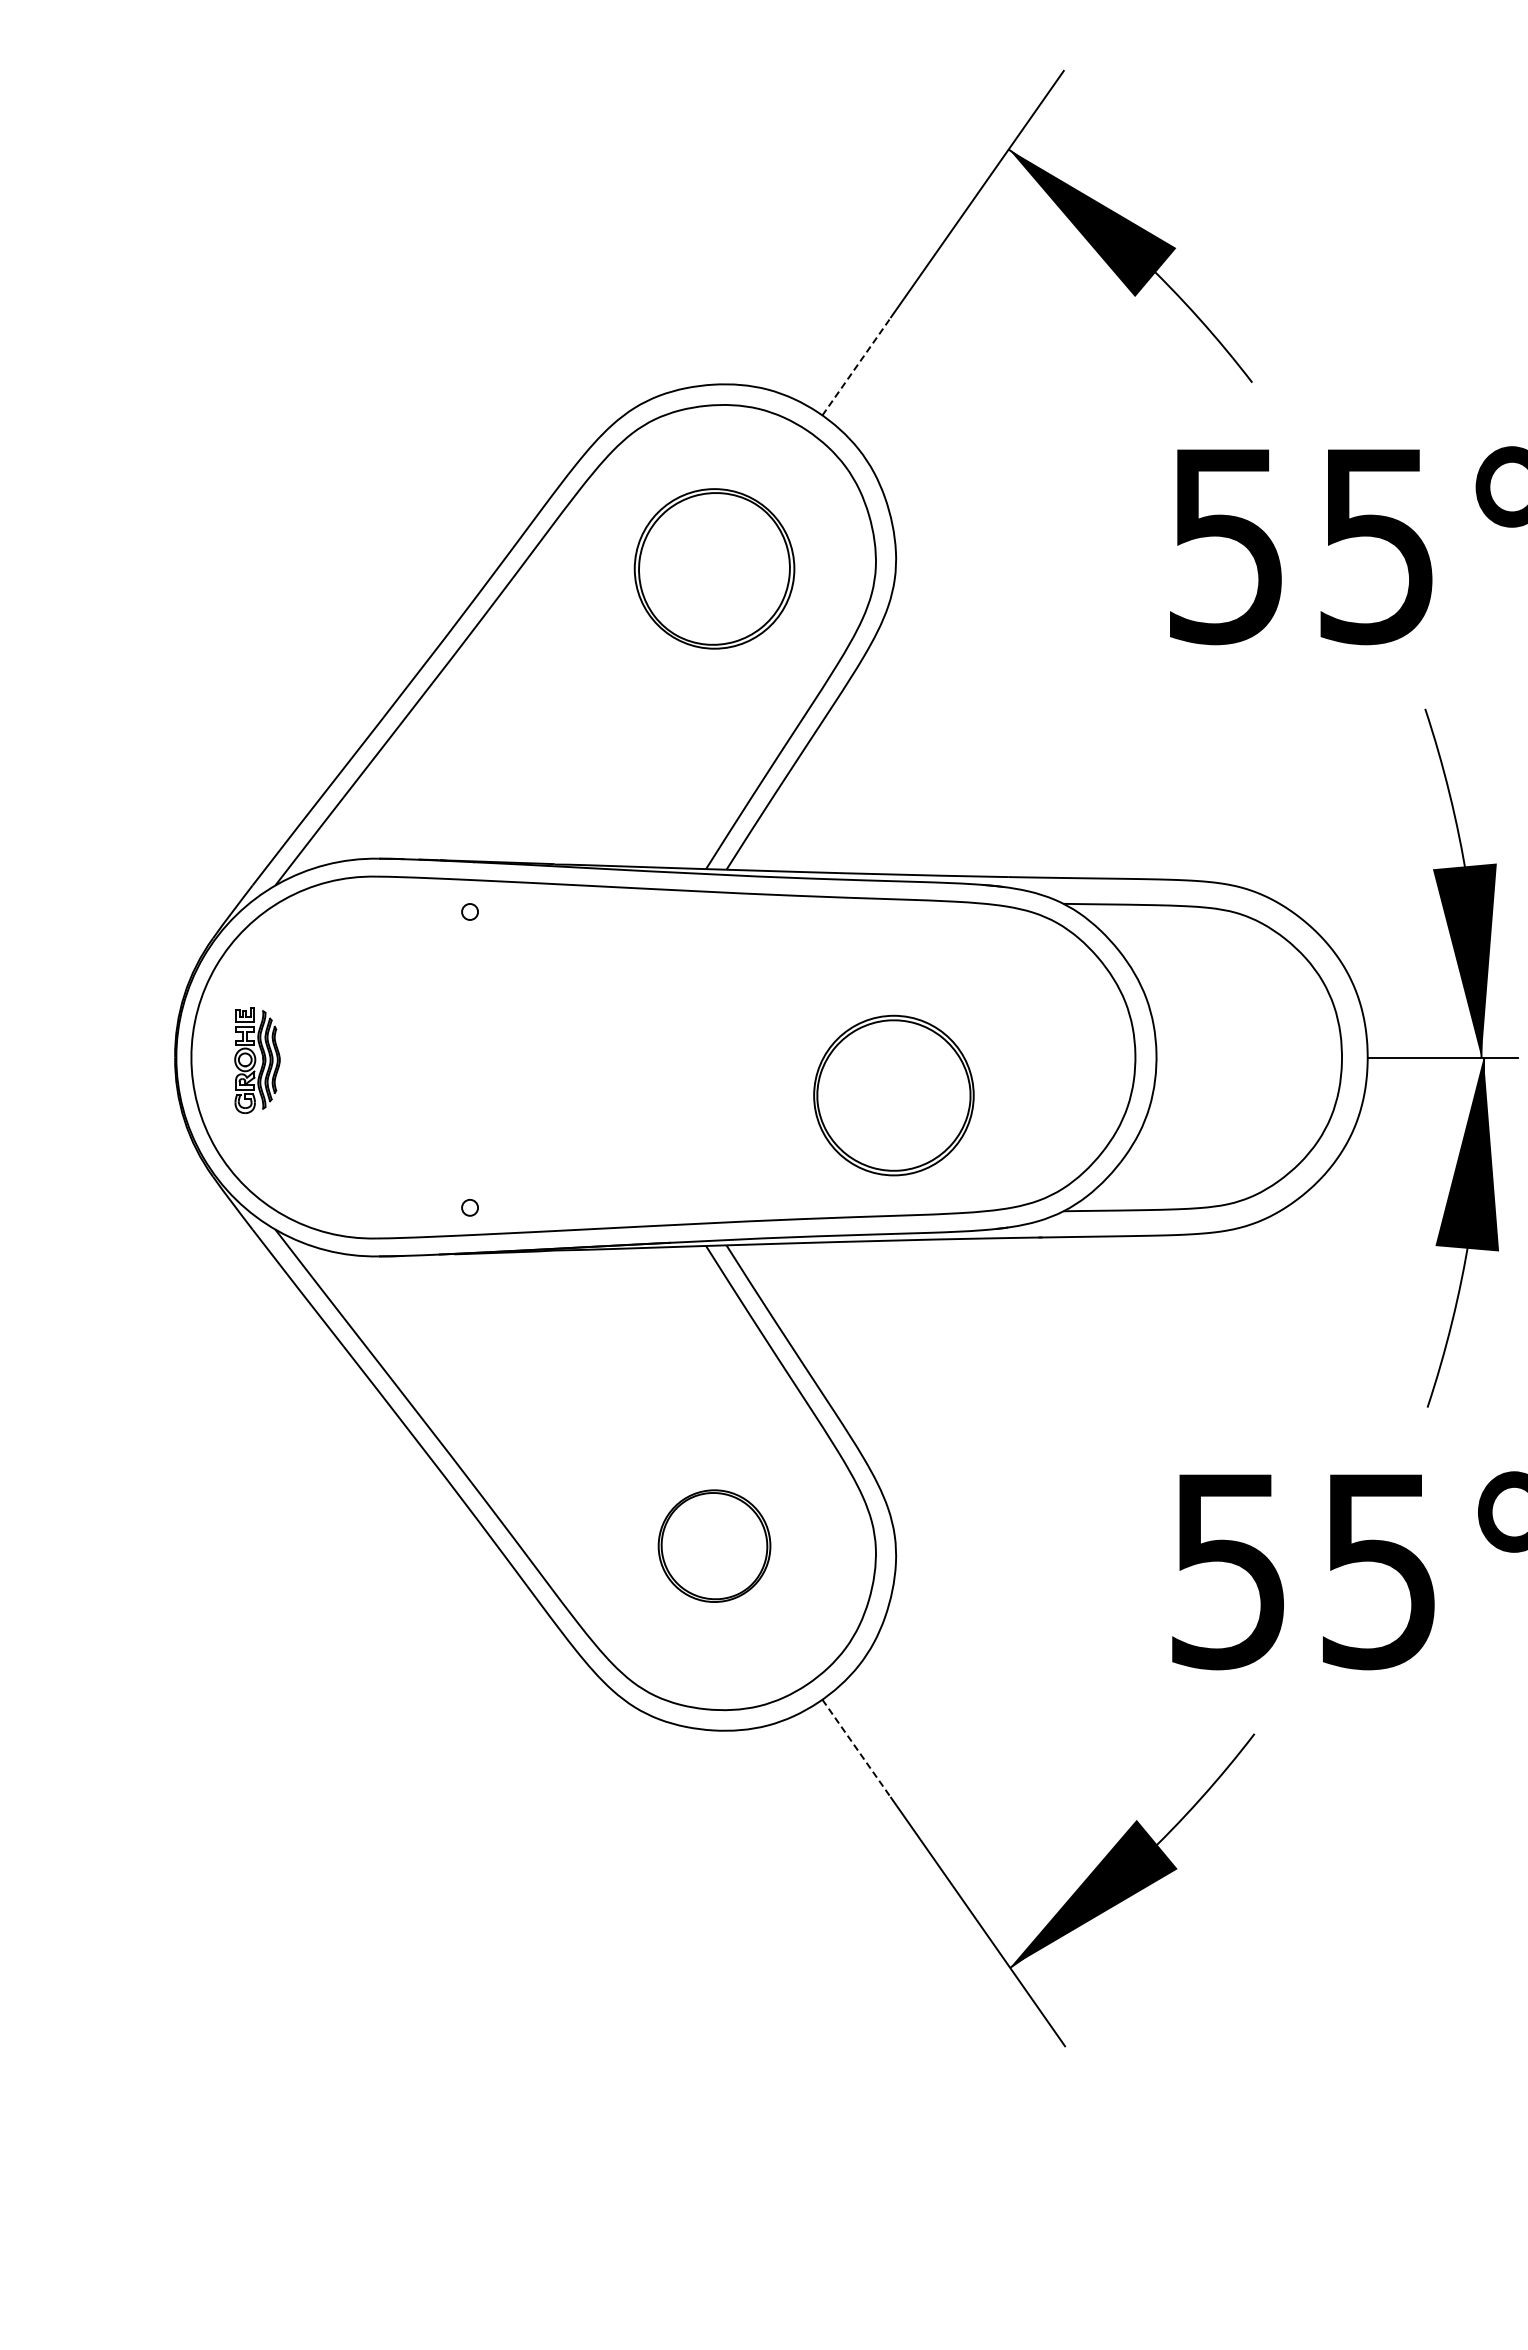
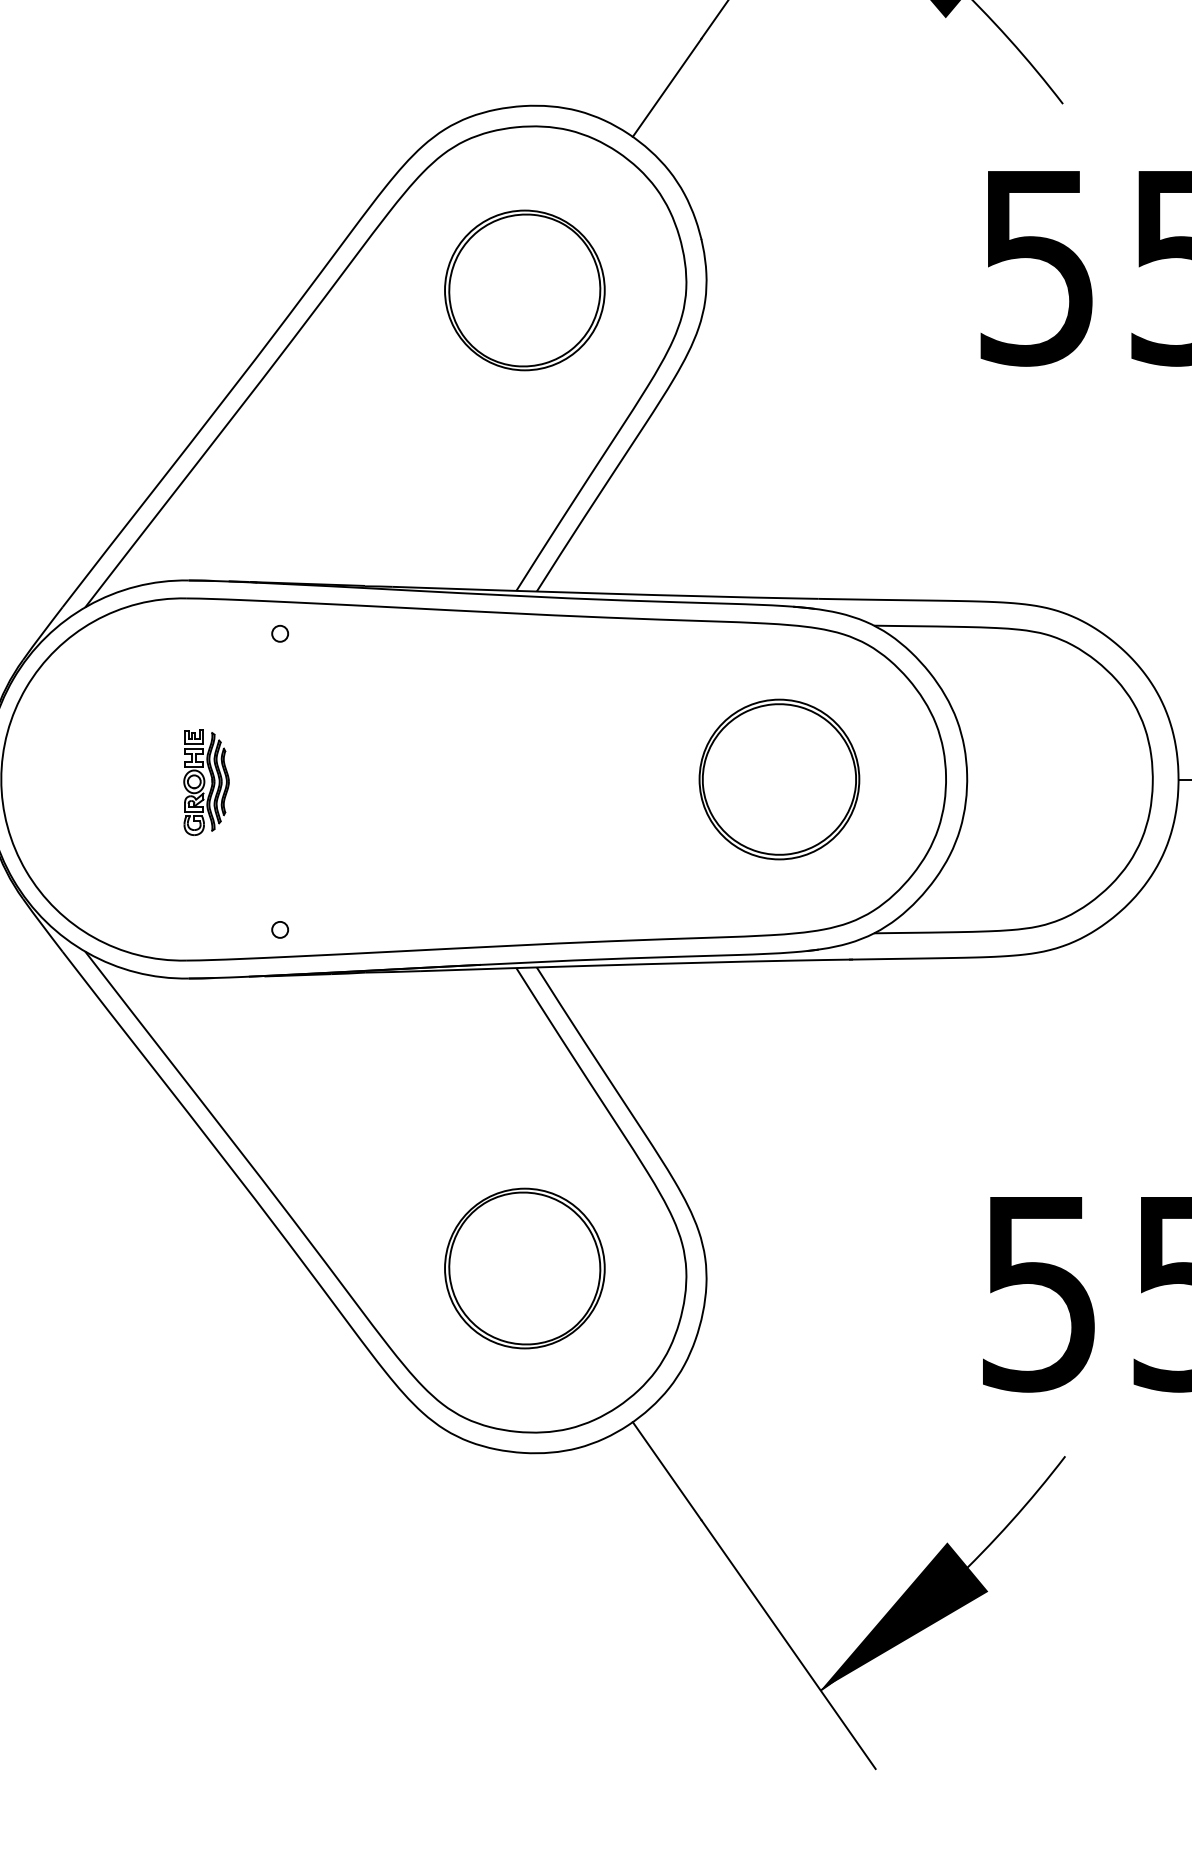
line: (856, 366) -> (666, 87), dashed -> solid
part: (257, 1060) -> (206, 782), moved
part: (893, 1095) -> (779, 779), moved
part: (714, 1545) -> (524, 1267), size x1.43
line: (856, 1748) -> (666, 1470), dashed -> solid

